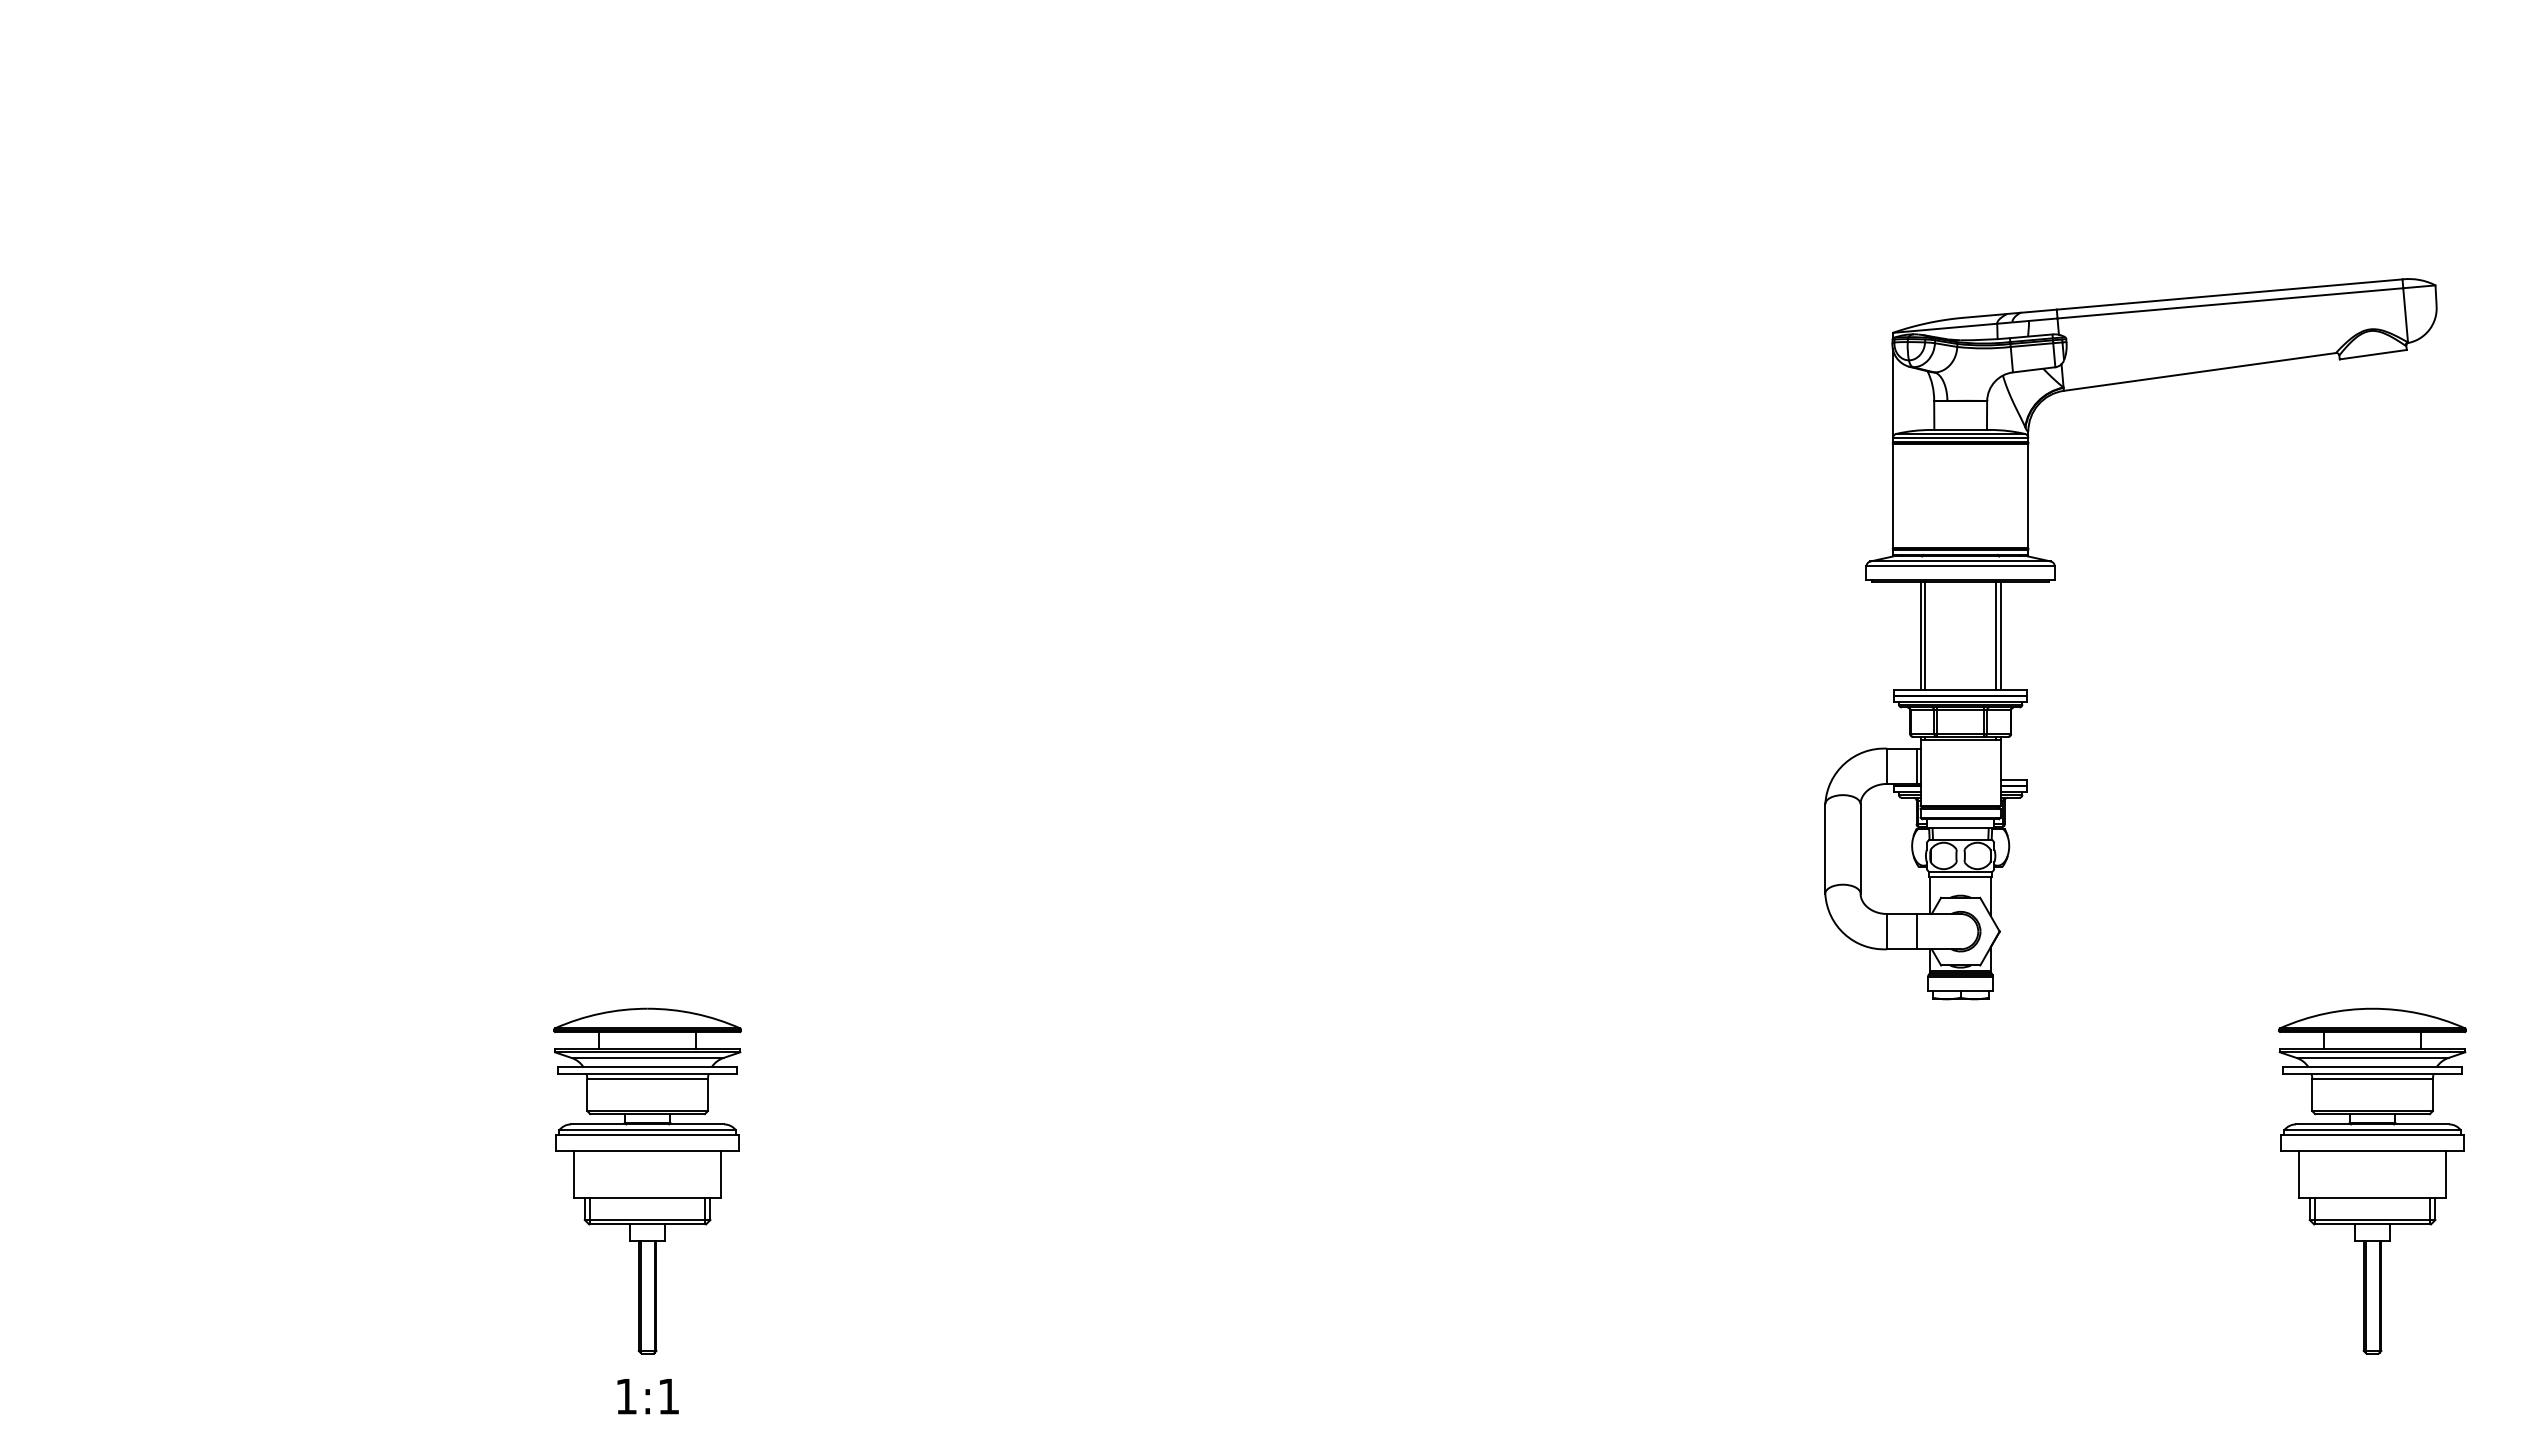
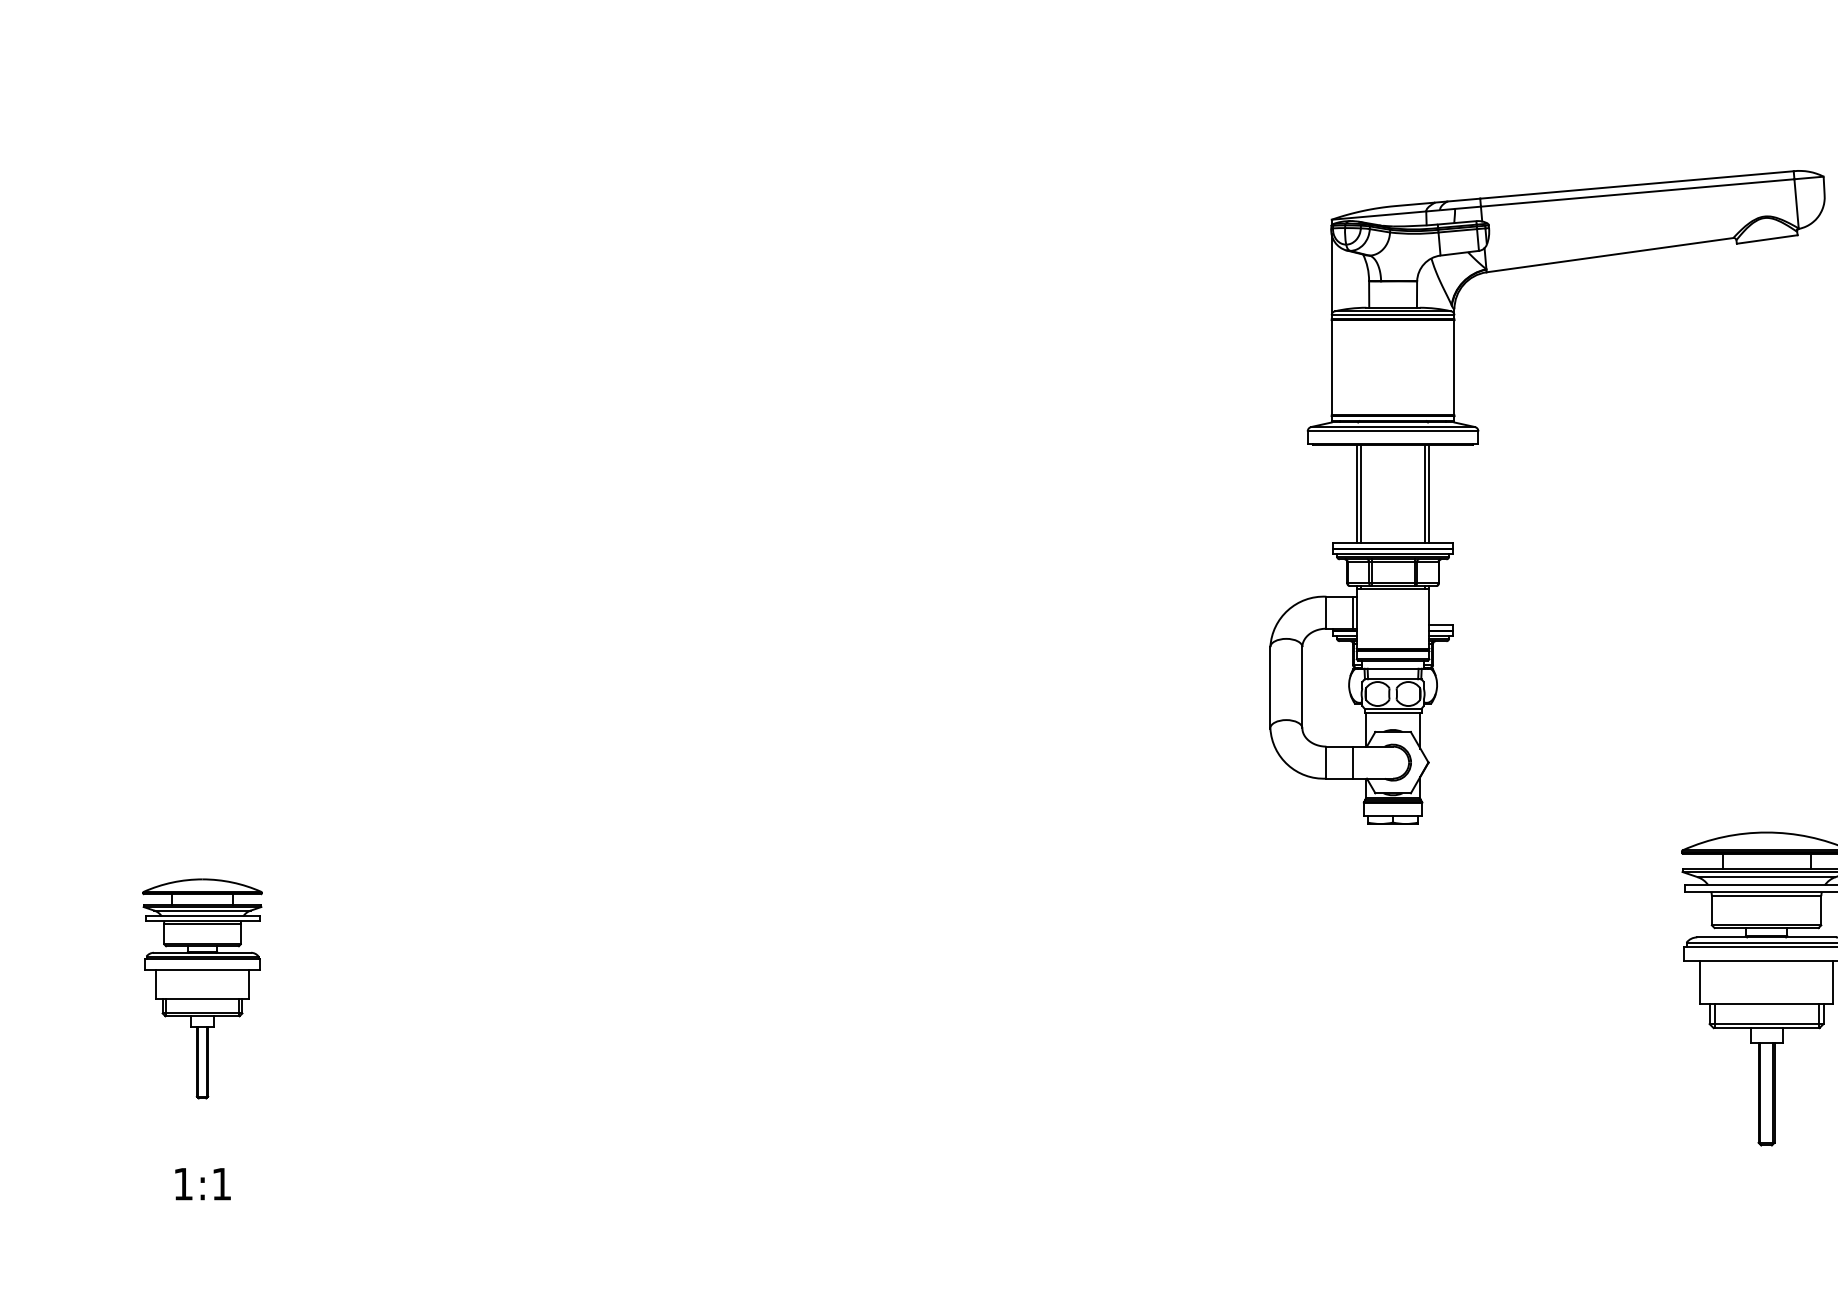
part: (647, 1180) -> (202, 988), size x0.7

